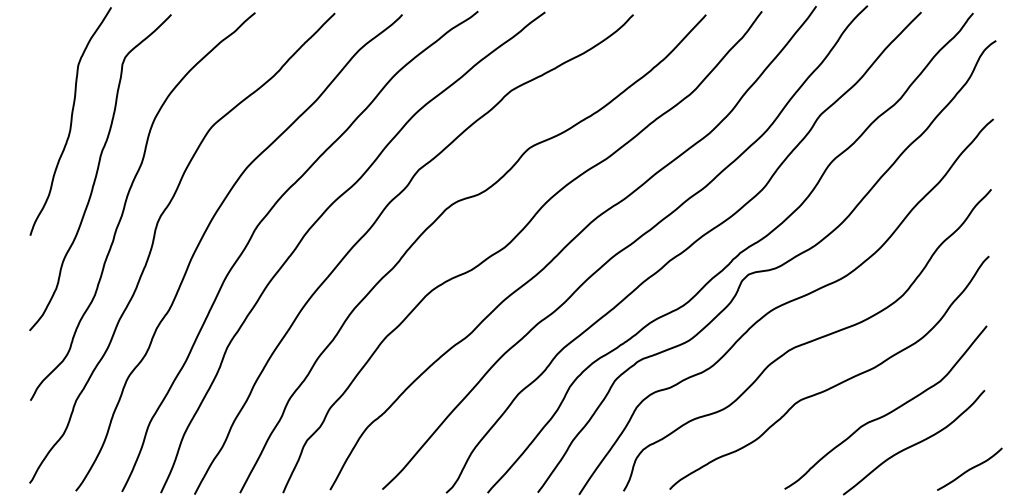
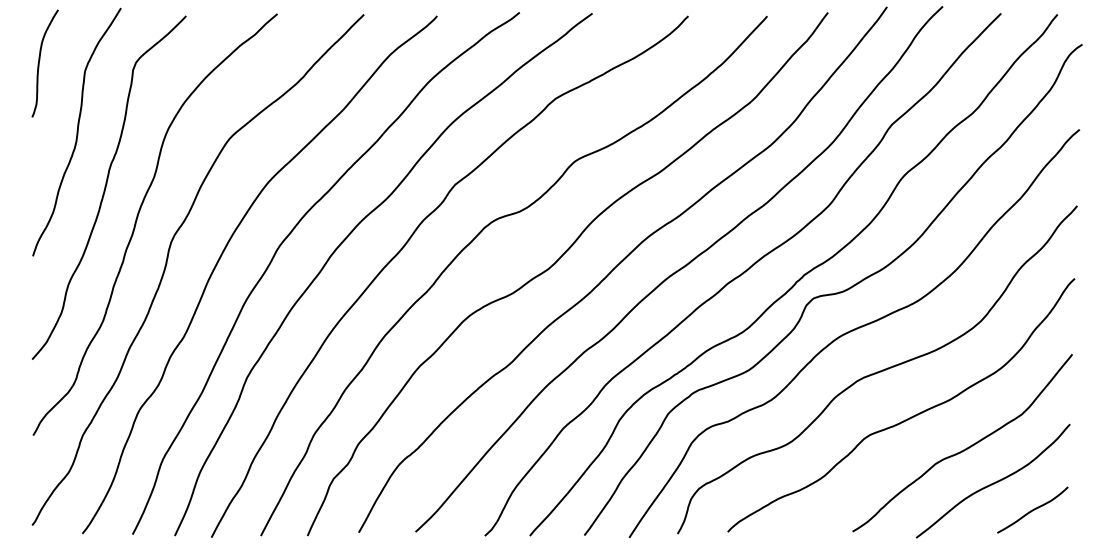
curve: (37, 55) -> (40, 60), added
curve: (969, 468) -> (1032, 509), moved

